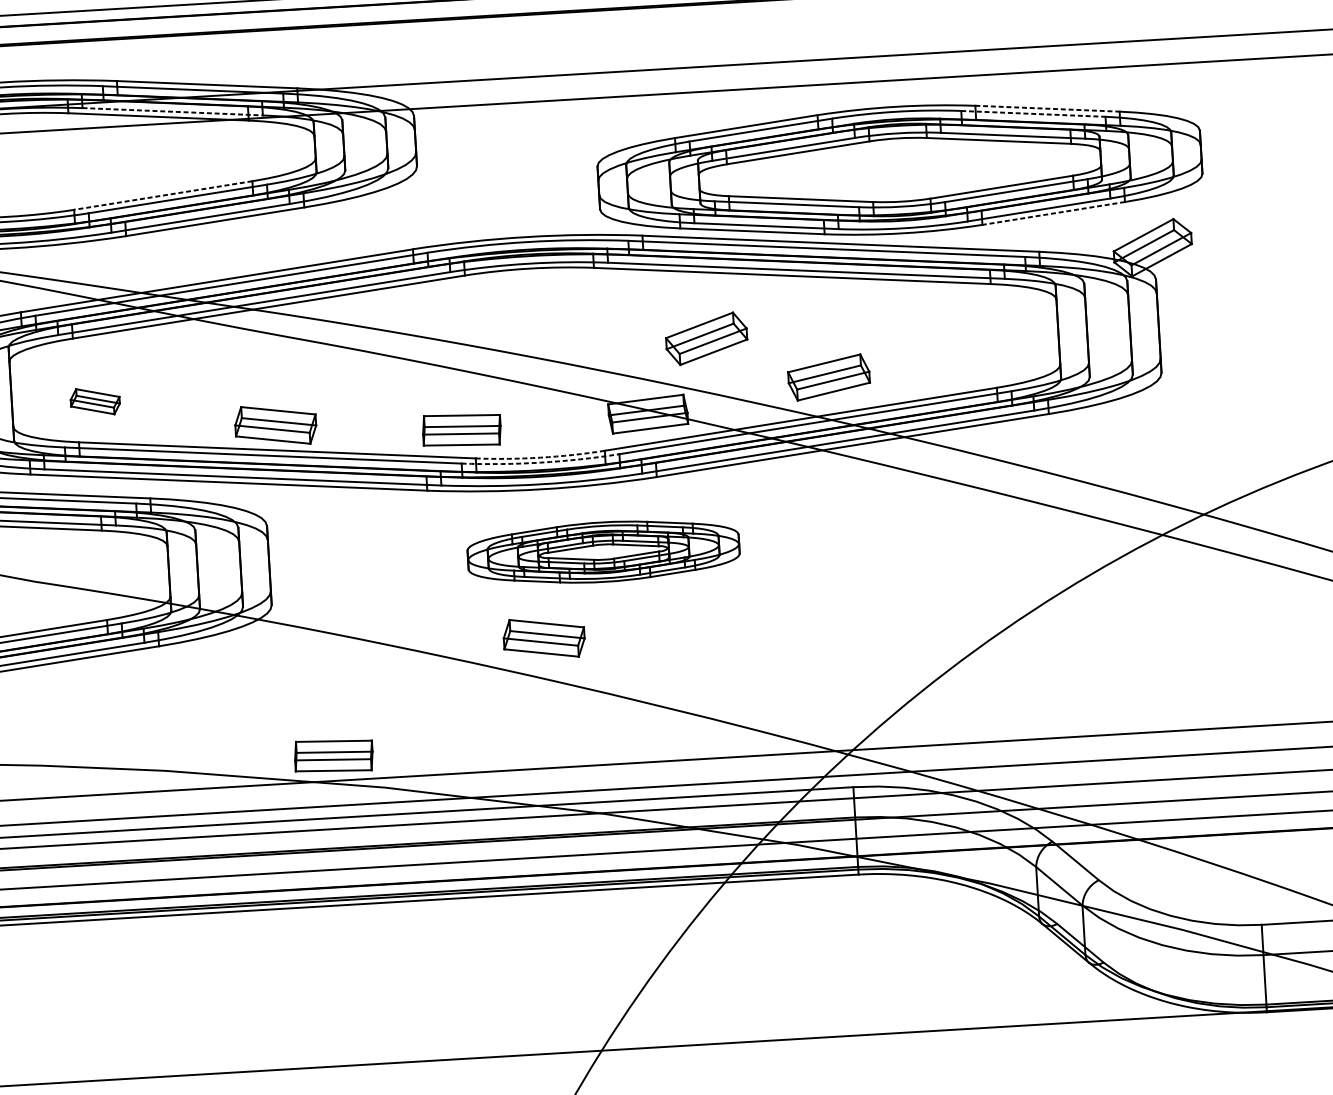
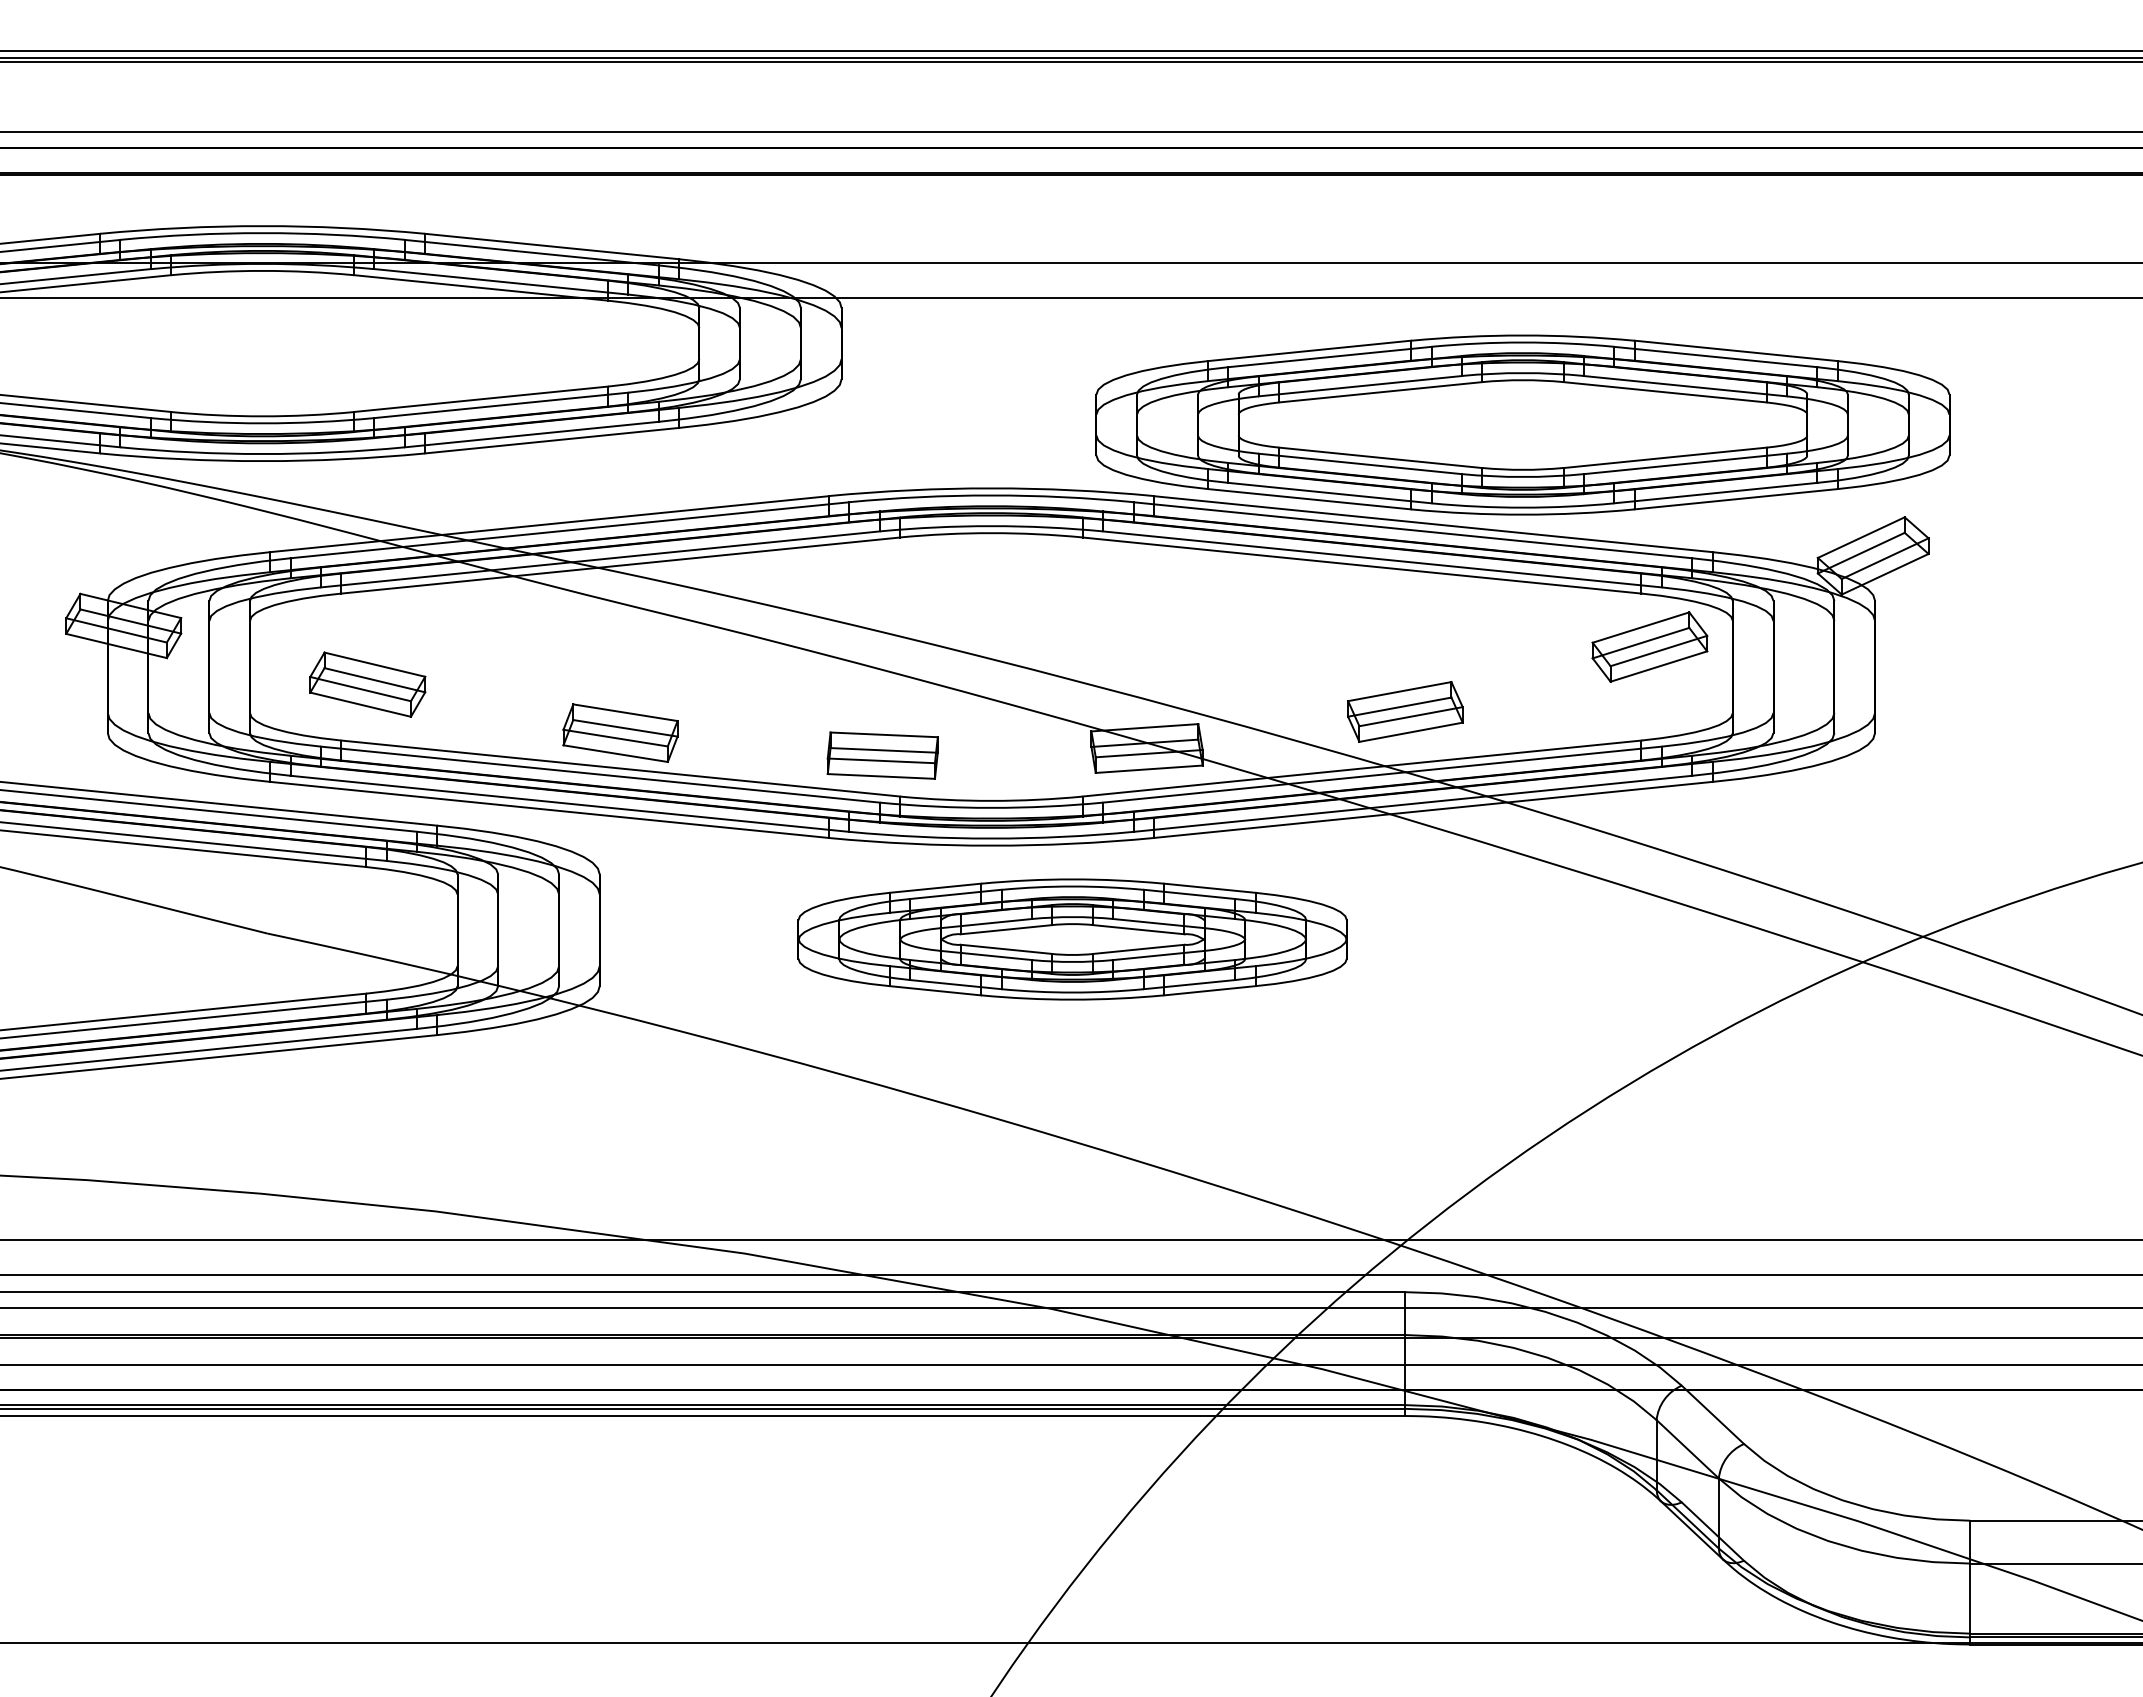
line: (1047, 108) -> (1736, 350), dashed -> solid
line: (172, 111) -> (501, 281), dashed -> solid
line: (1033, 114) -> (1716, 357), dashed -> solid
line: (163, 195) -> (481, 399), dashed -> solid
line: (1053, 213) -> (1735, 499), dashed -> solid
part: (706, 338) -> (1649, 646), moved
part: (95, 401) -> (367, 684), size x1.67
arc: (540, 457) -> (991, 800), dashed -> solid
arc: (540, 462) -> (991, 807), dashed -> solid
part: (603, 552) -> (1072, 939), size x1.43
part: (544, 637) -> (981, 1055), removed
part: (333, 755) -> (674, 1204), removed

